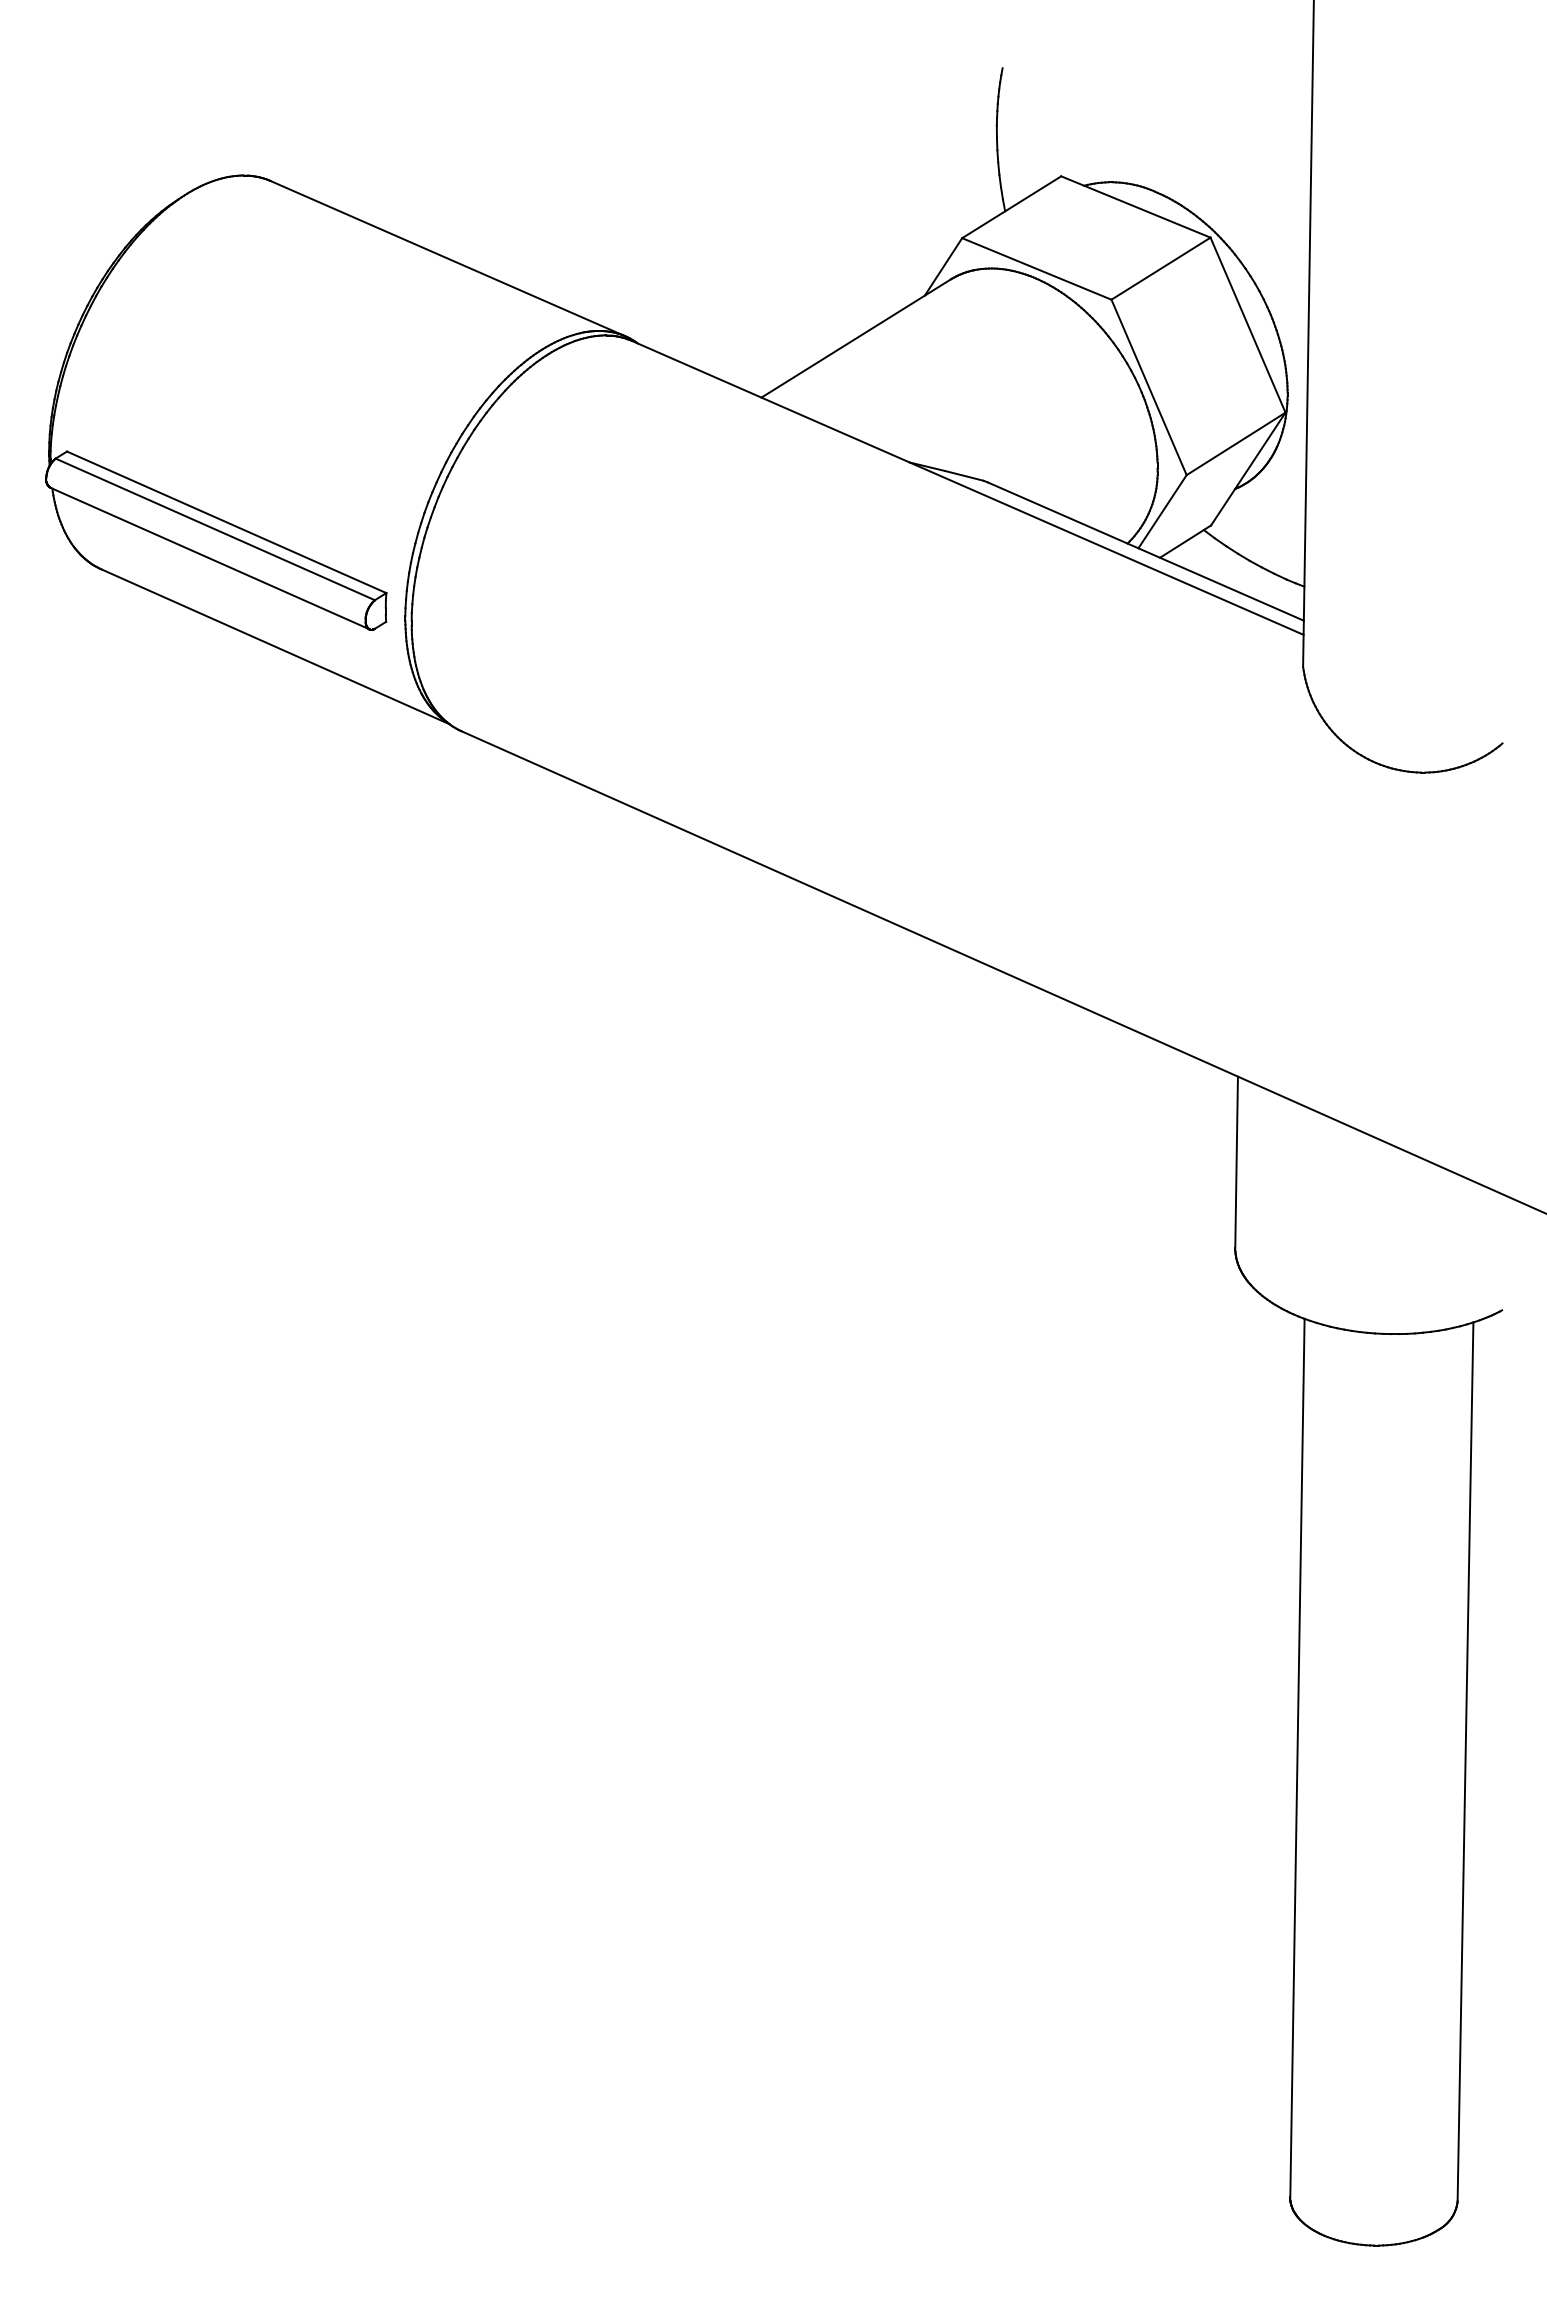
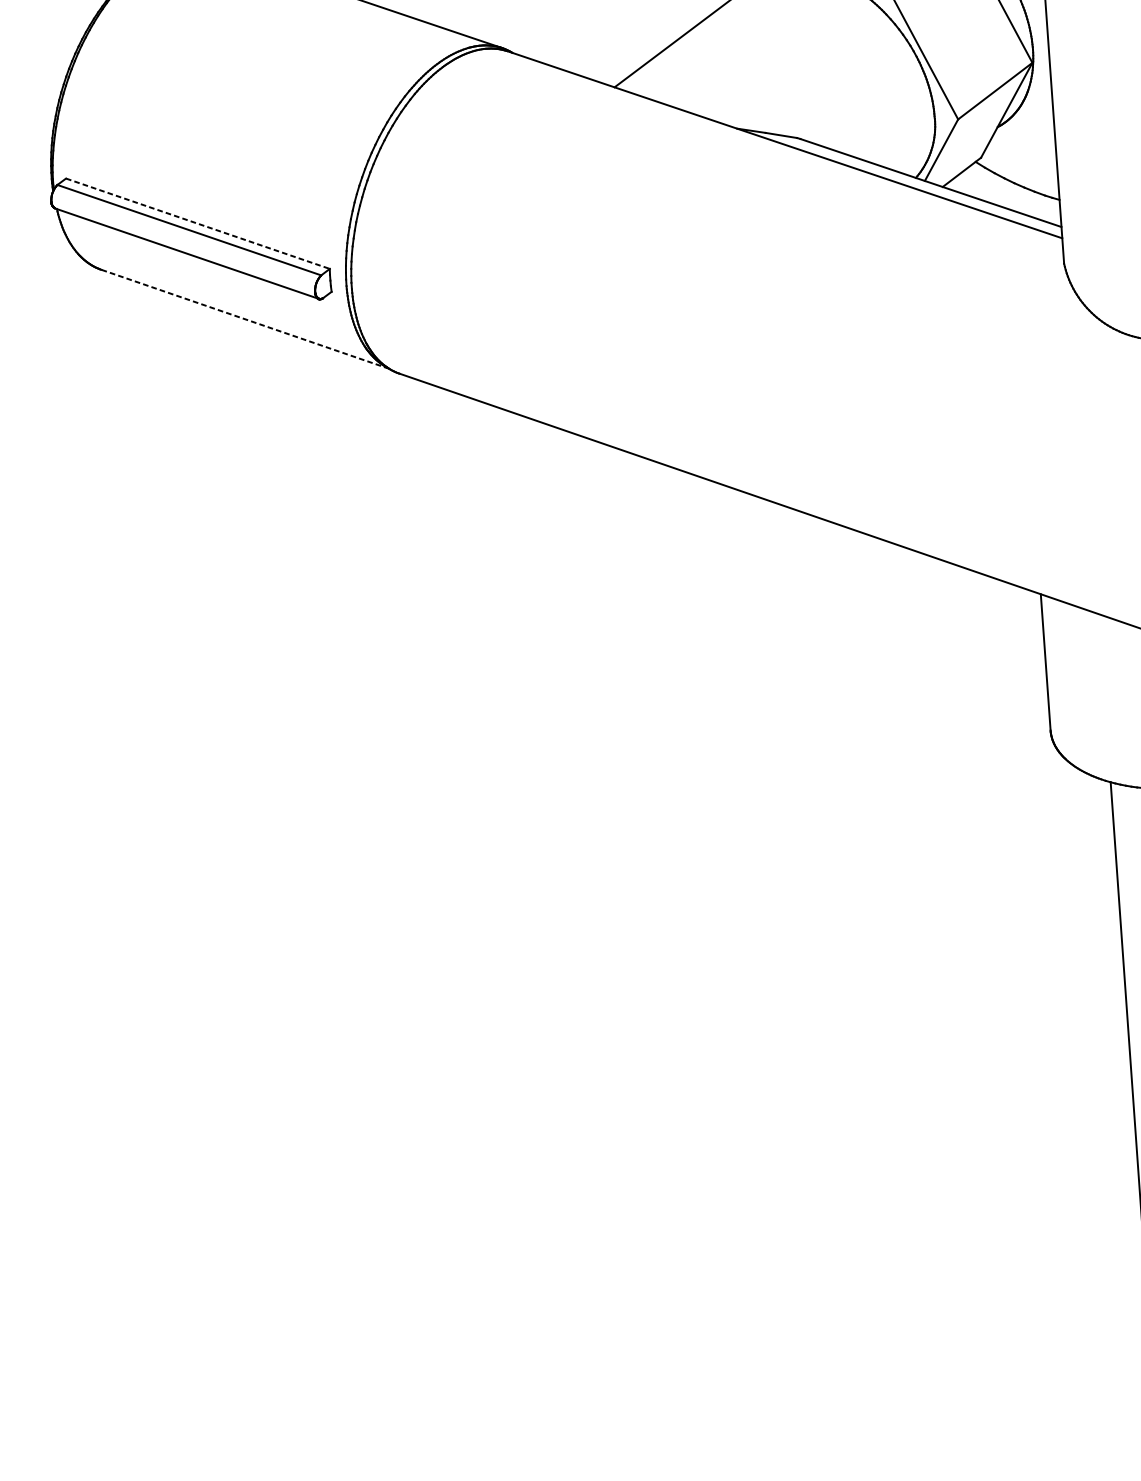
line: (226, 522) -> (197, 223), solid -> dashed
line: (275, 646) -> (245, 319), solid -> dashed

